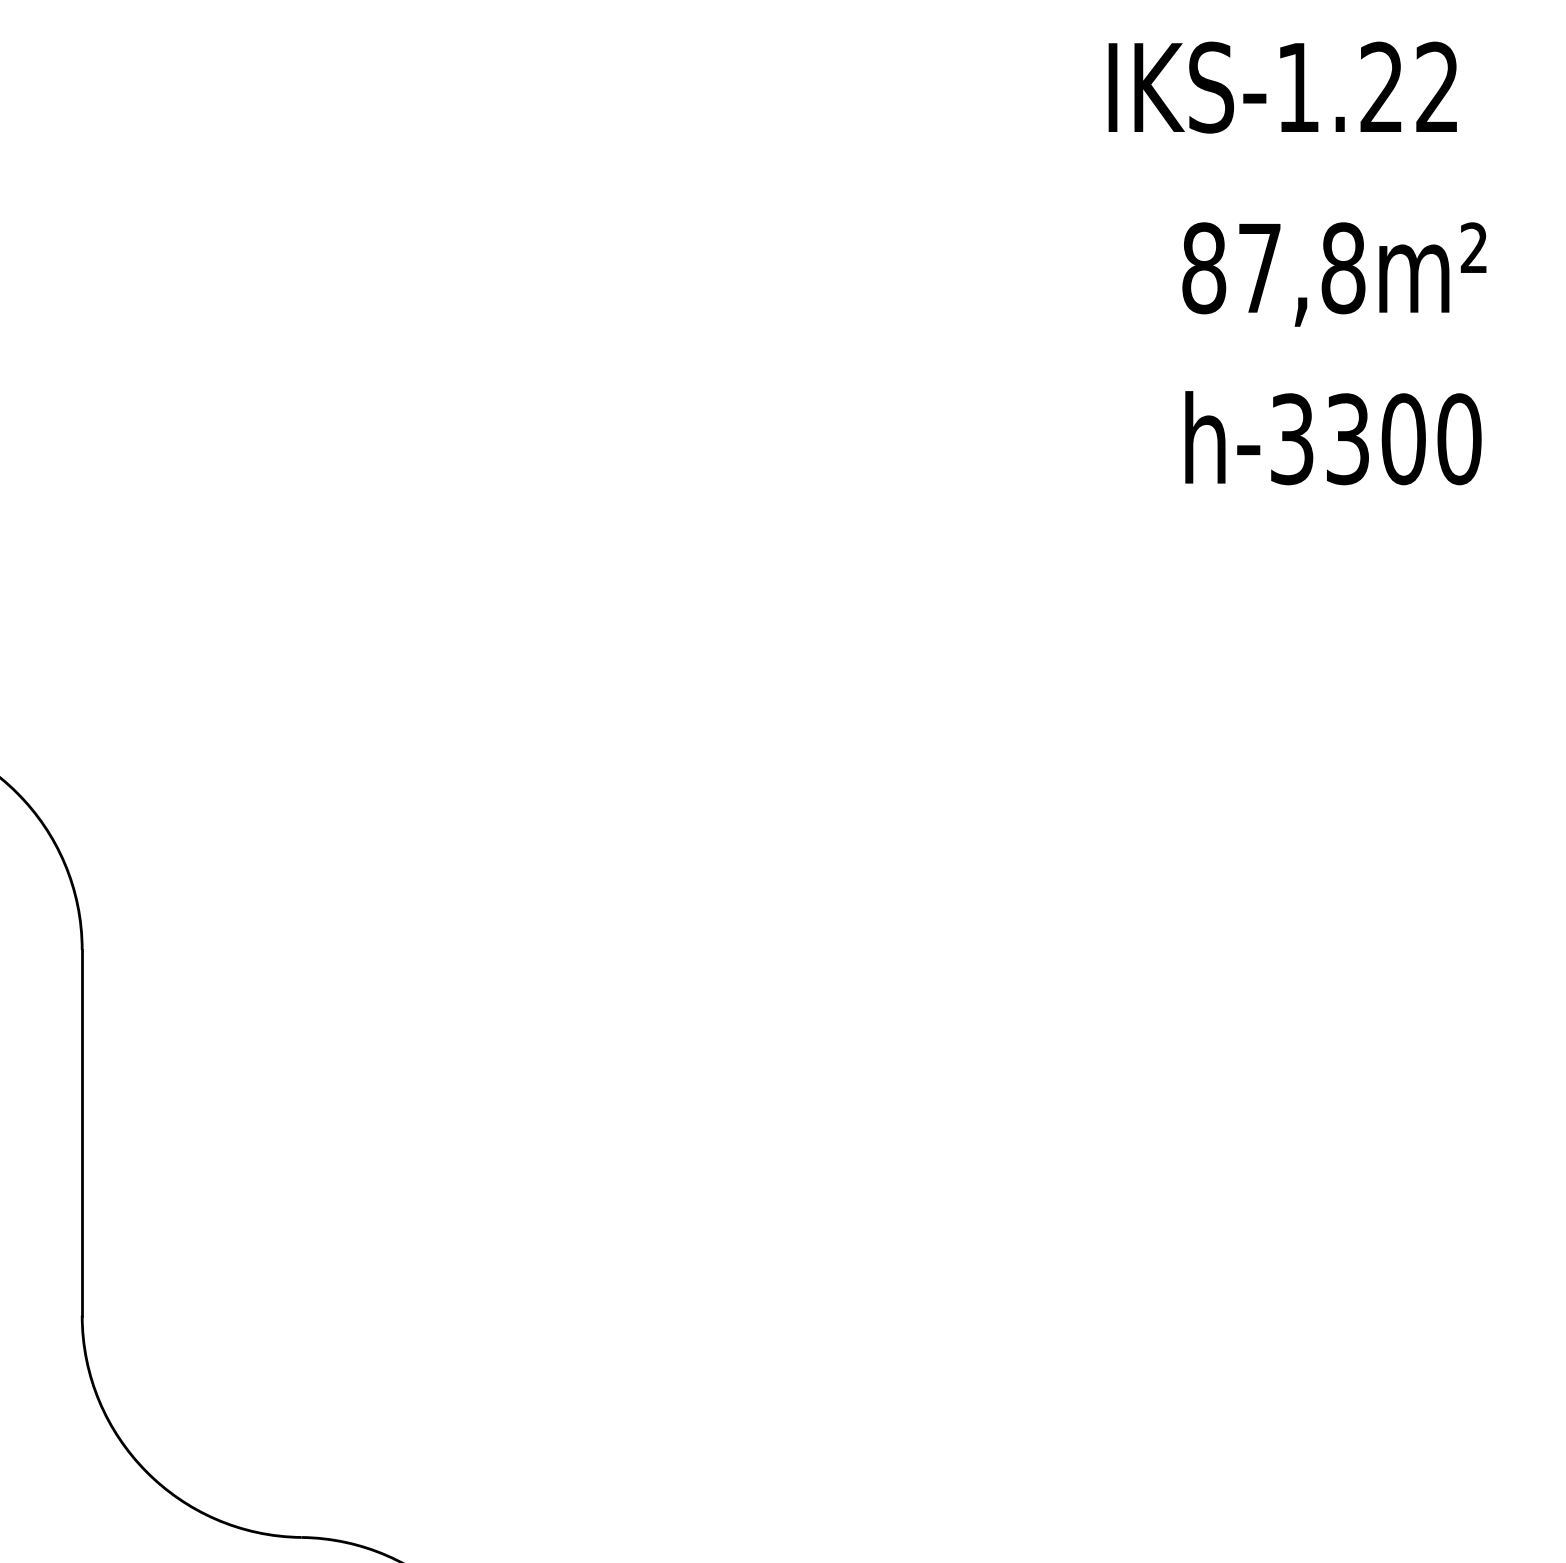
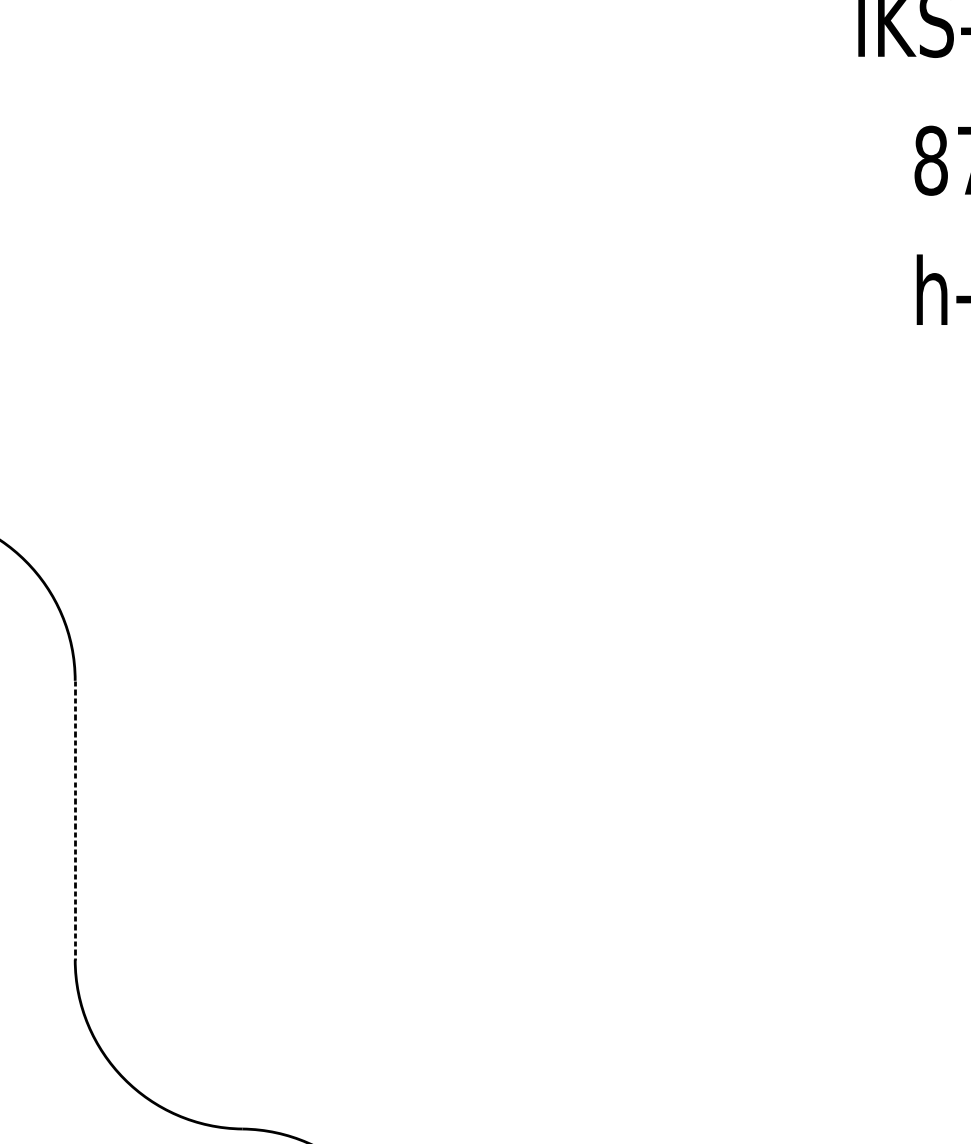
line: (82, 1132) -> (75, 820), solid -> dashed

